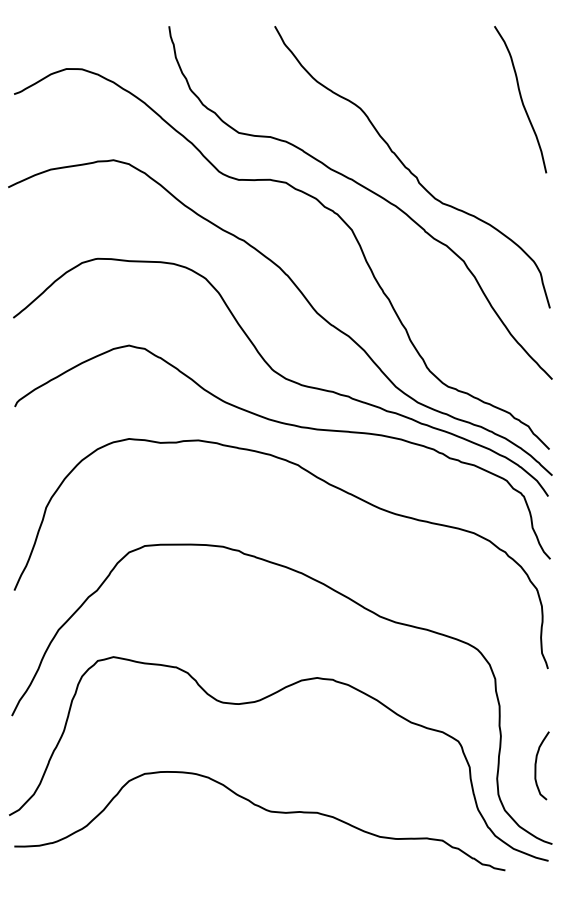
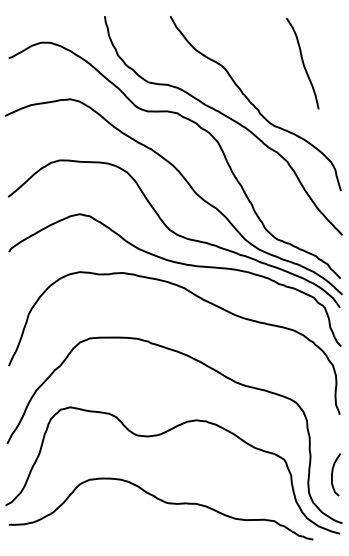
curve: (520, 99) -> (302, 63), moved

